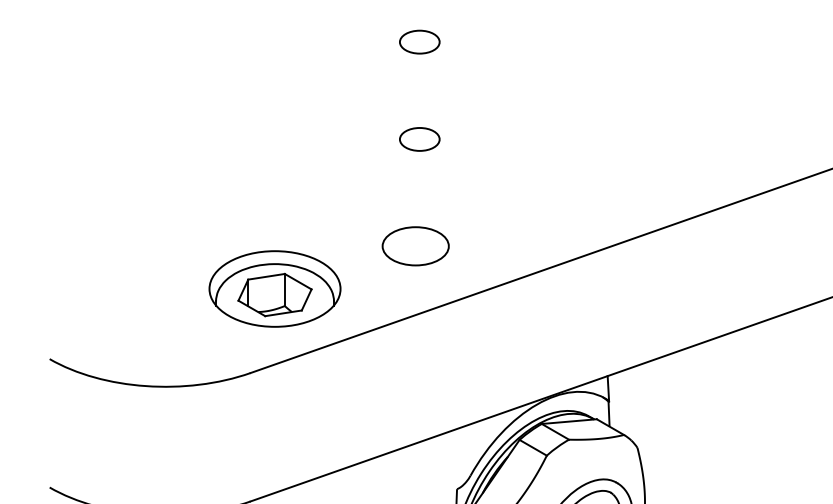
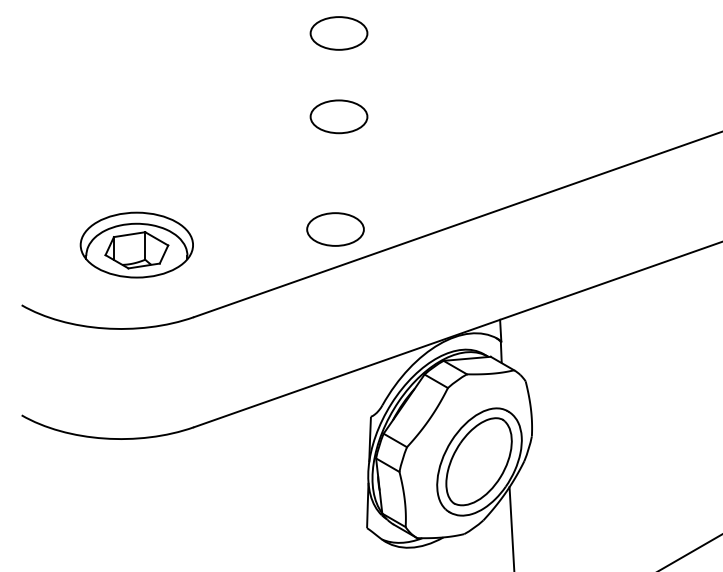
part: (419, 42) -> (338, 33), size x1.67
part: (419, 138) -> (338, 116), size x1.67
part: (415, 246) -> (335, 229), moved
part: (274, 288) -> (136, 244), moved

